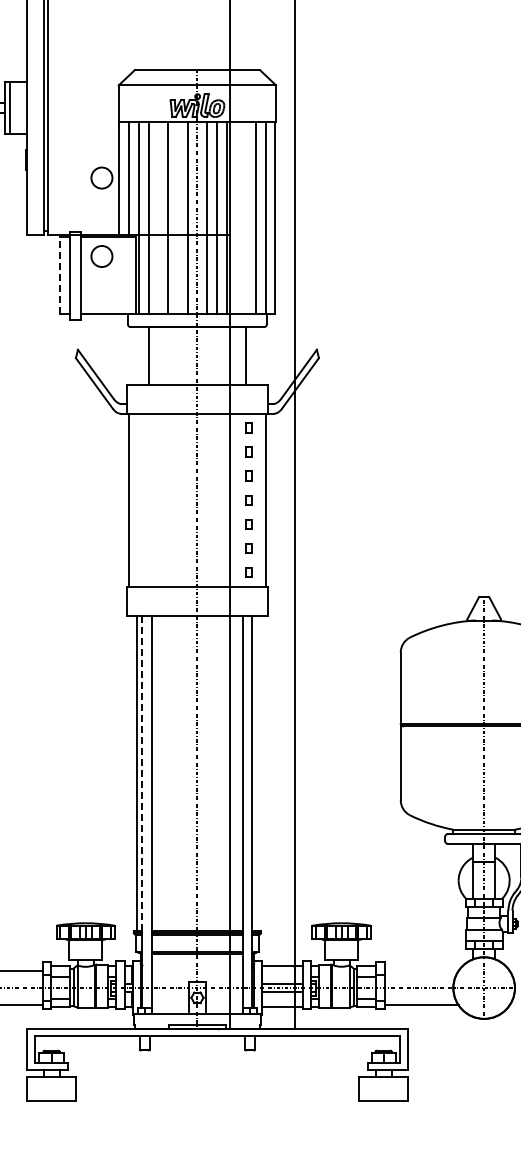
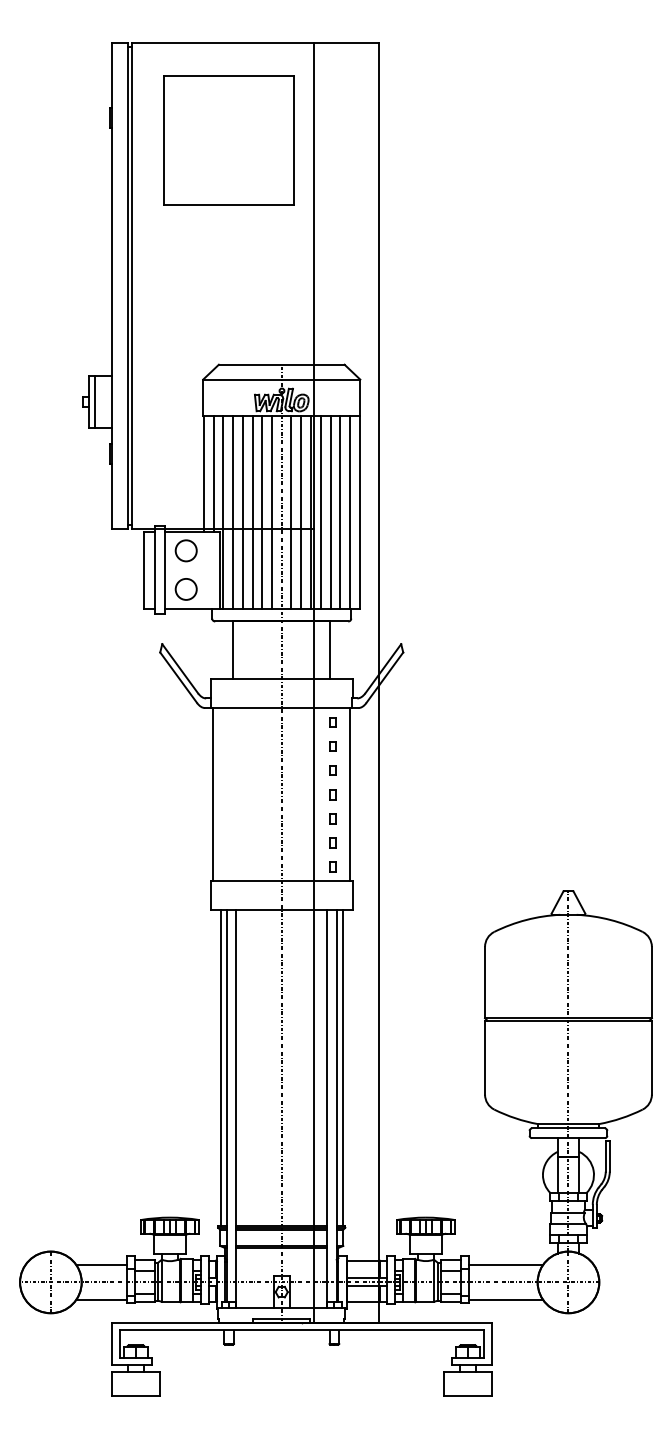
circle: (101, 178) -> (185, 589), moved
line: (158, 218) -> (242, 512), added
line: (178, 218) -> (262, 512), added
line: (236, 218) -> (320, 512), added
line: (246, 218) -> (330, 512), added
line: (60, 276) -> (144, 570), dashed -> solid
line: (142, 773) -> (226, 1067), dashed -> solid
line: (258, 773) -> (342, 1067), added
line: (421, 971) -> (505, 1265), added

